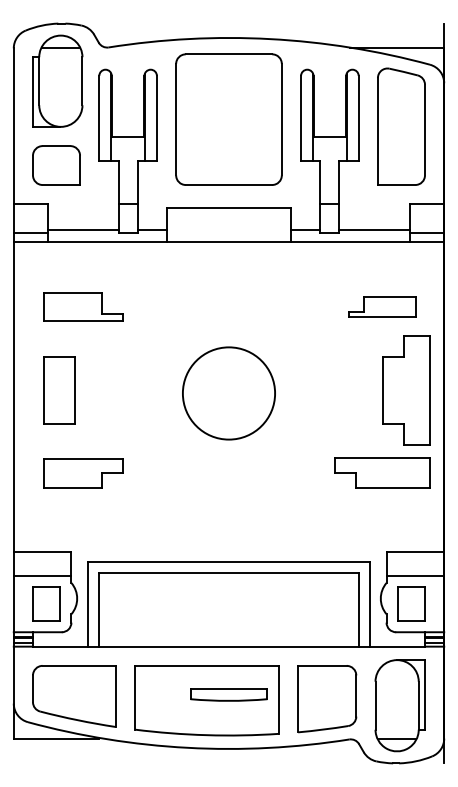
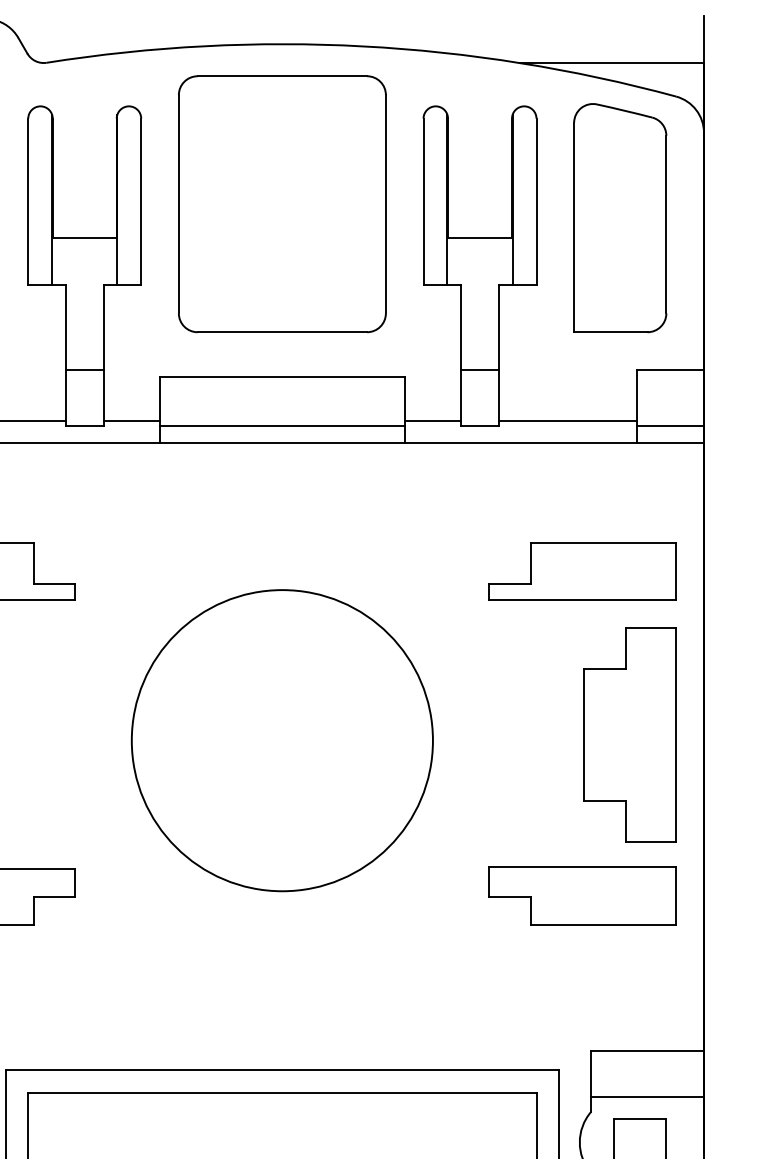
line: (228, 233) -> (281, 427), added
part: (382, 306) -> (583, 570), size x1.43
circle: (228, 393) -> (281, 740), size x1.67

